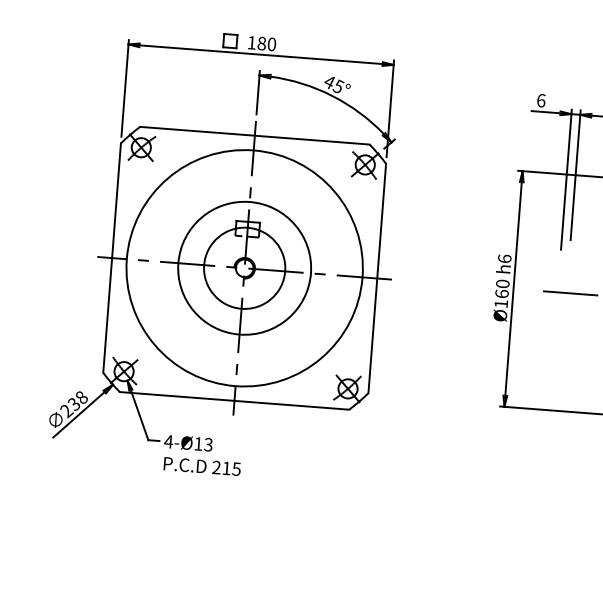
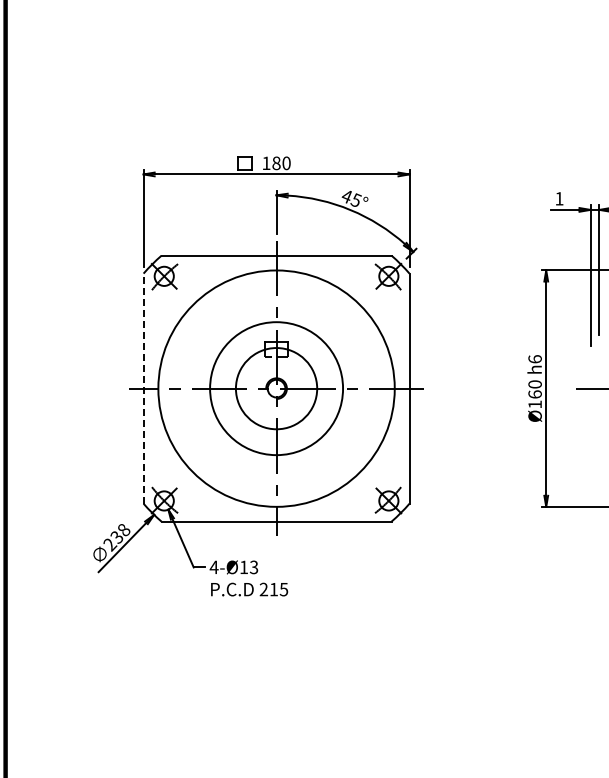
text: (541, 100) -> (559, 198), 6 -> 1
line: (112, 257) -> (143, 388), solid -> dashed

